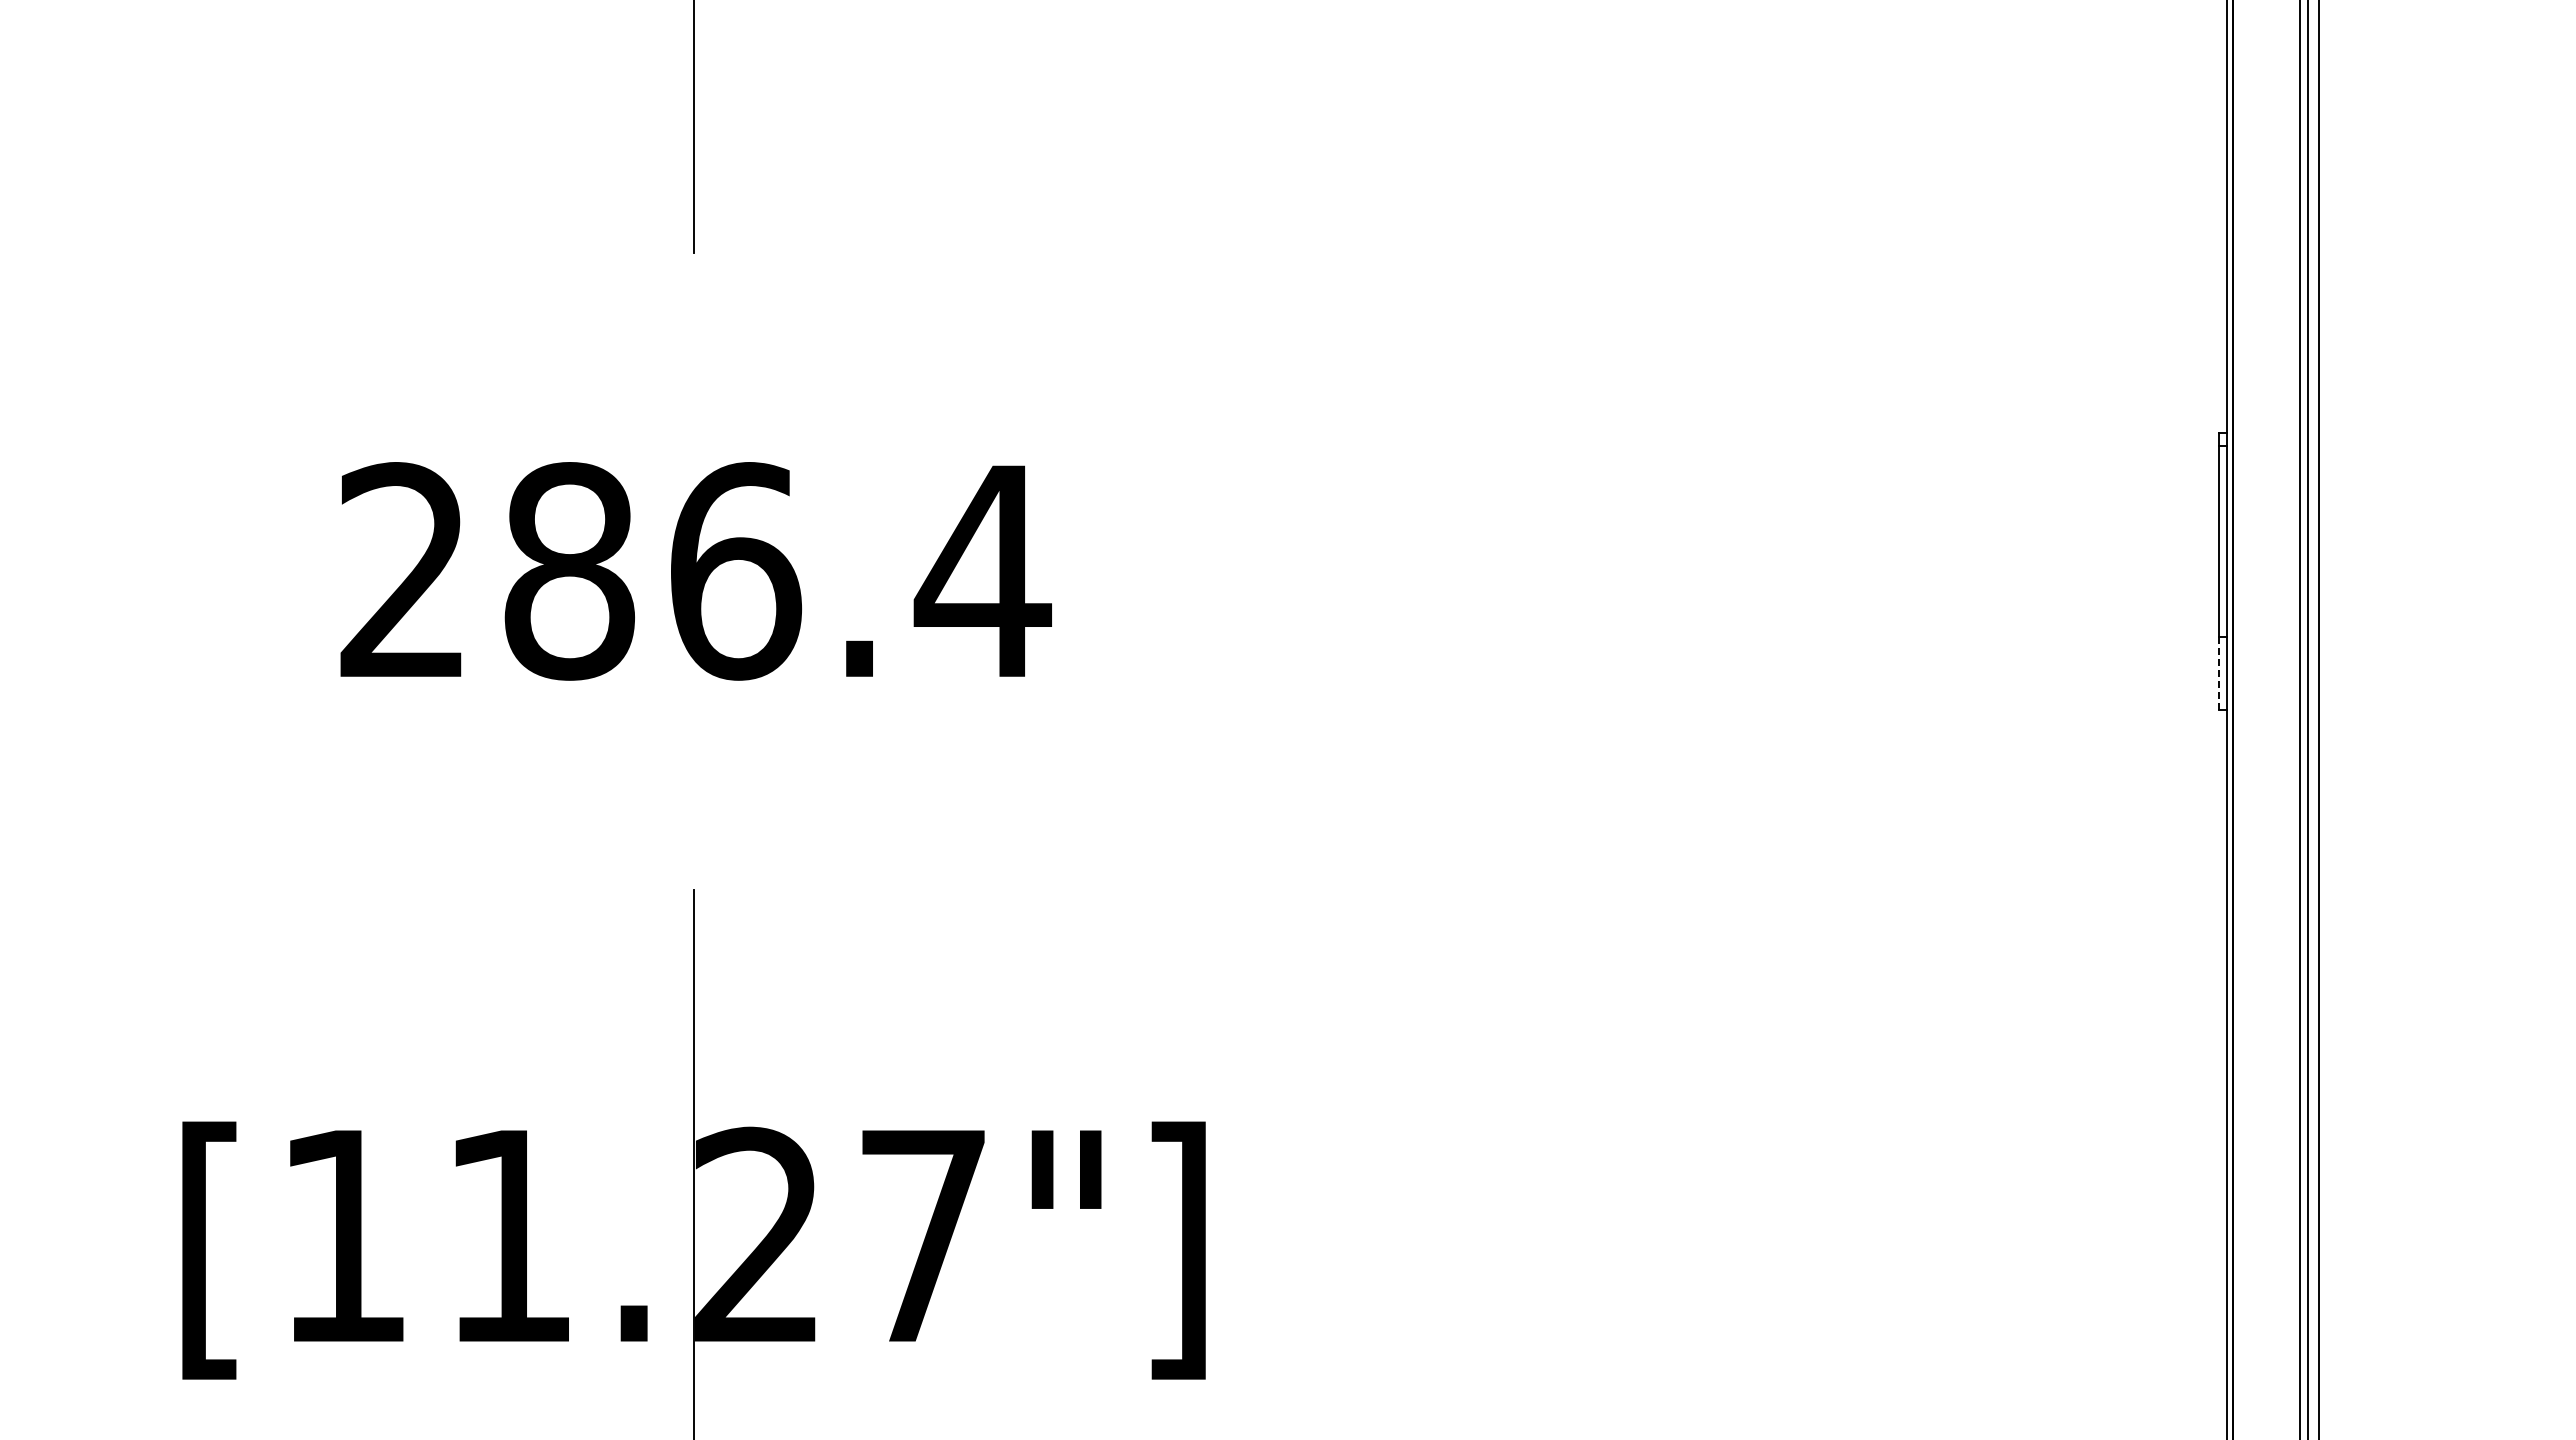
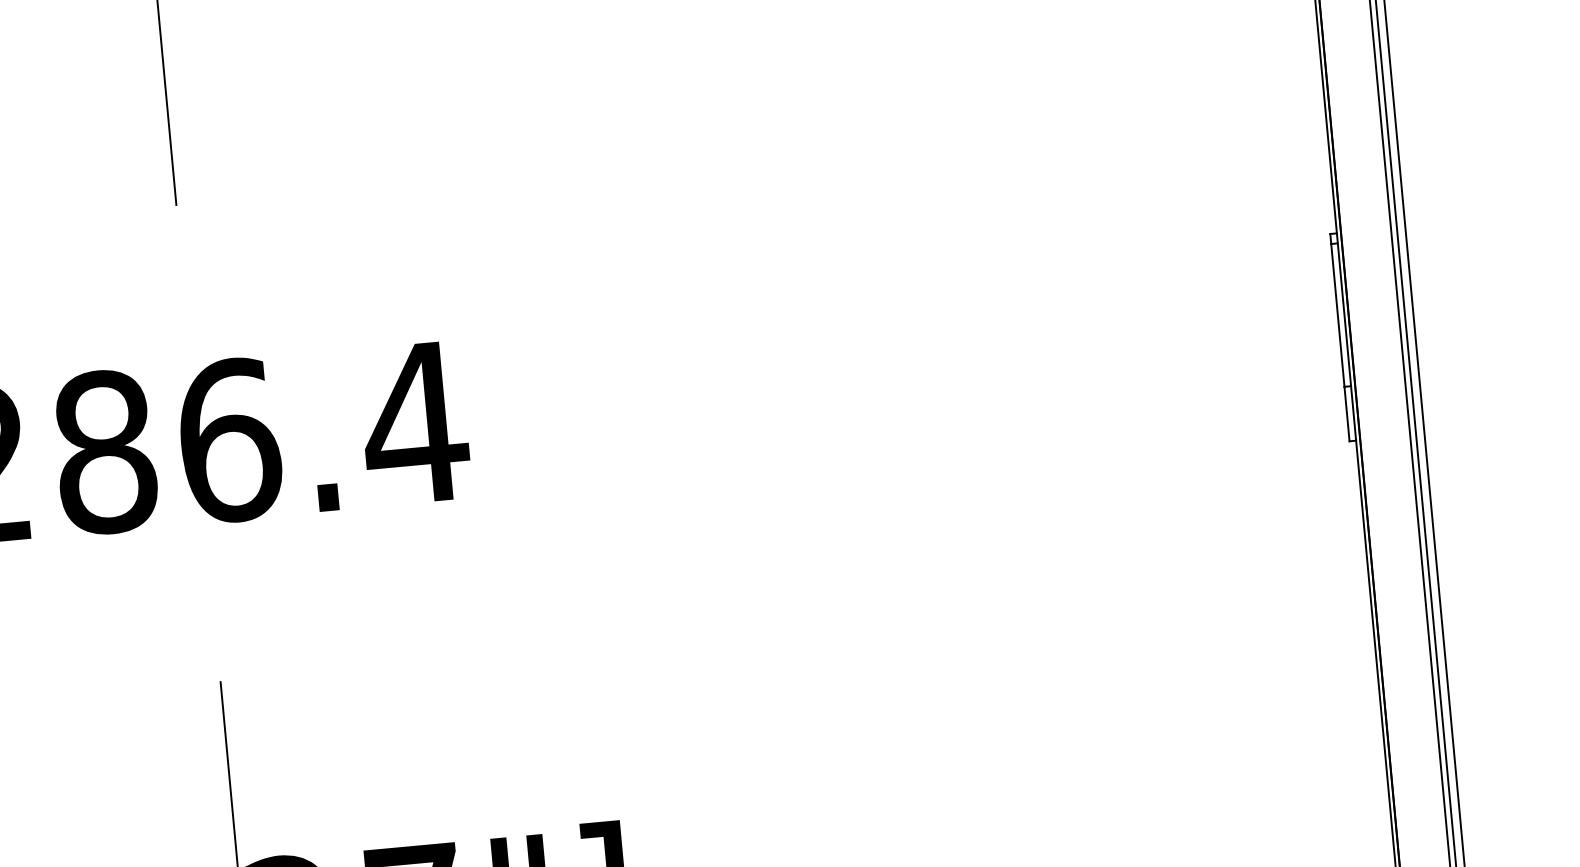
line: (2218, 672) -> (1346, 413), dashed -> solid

